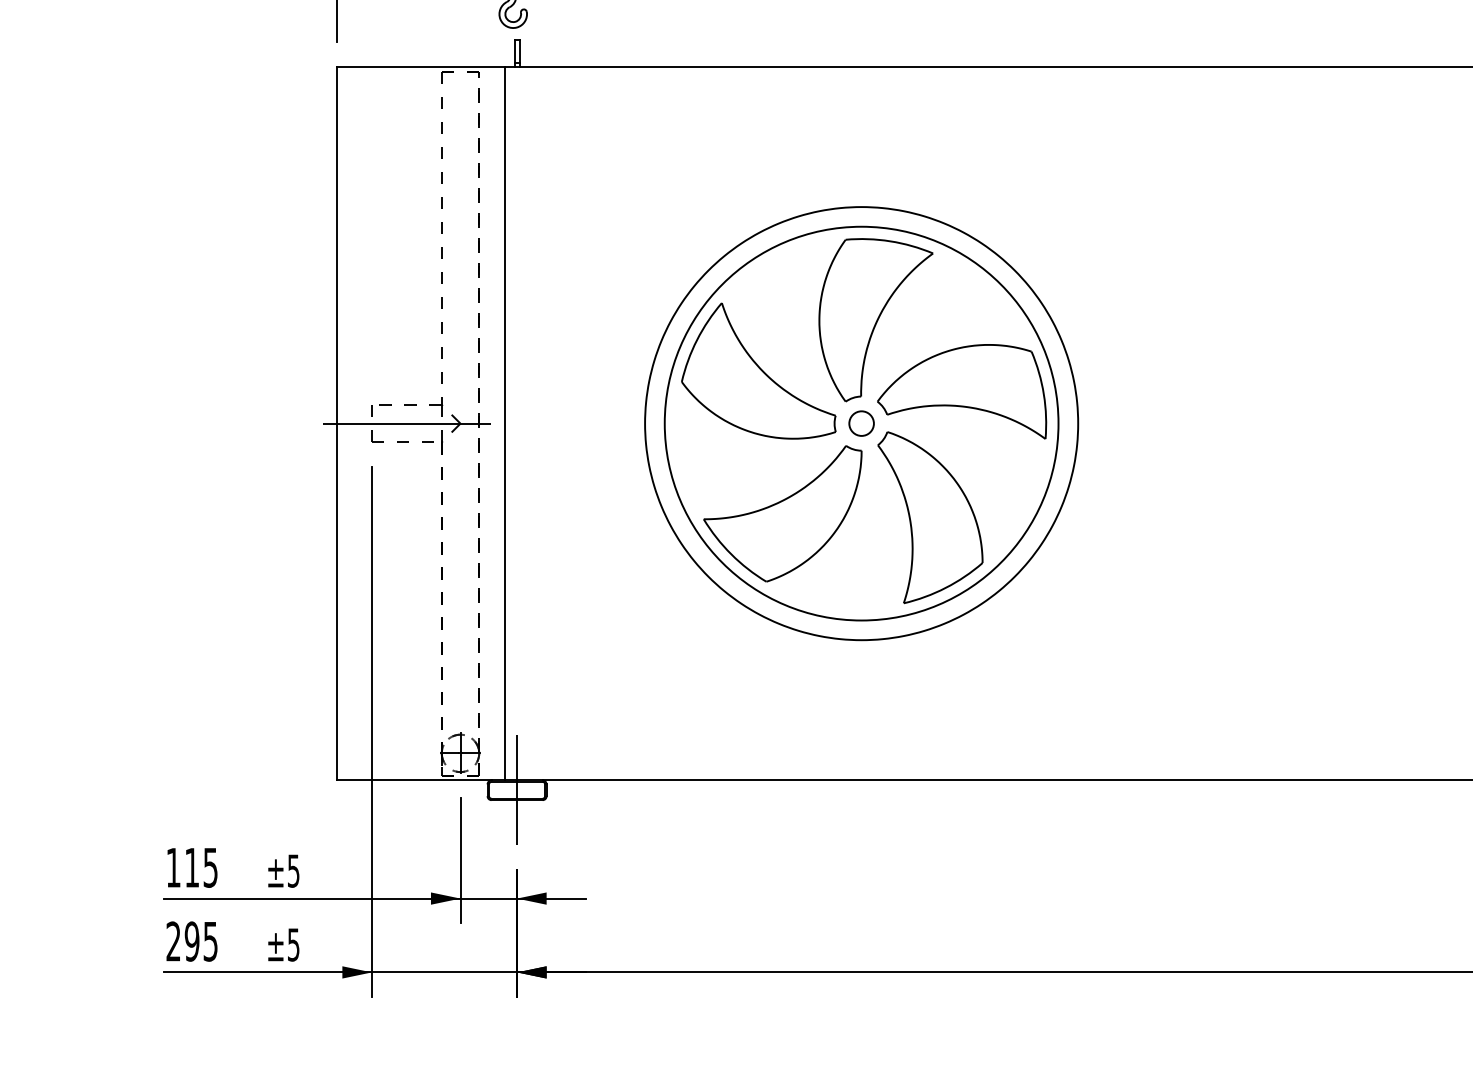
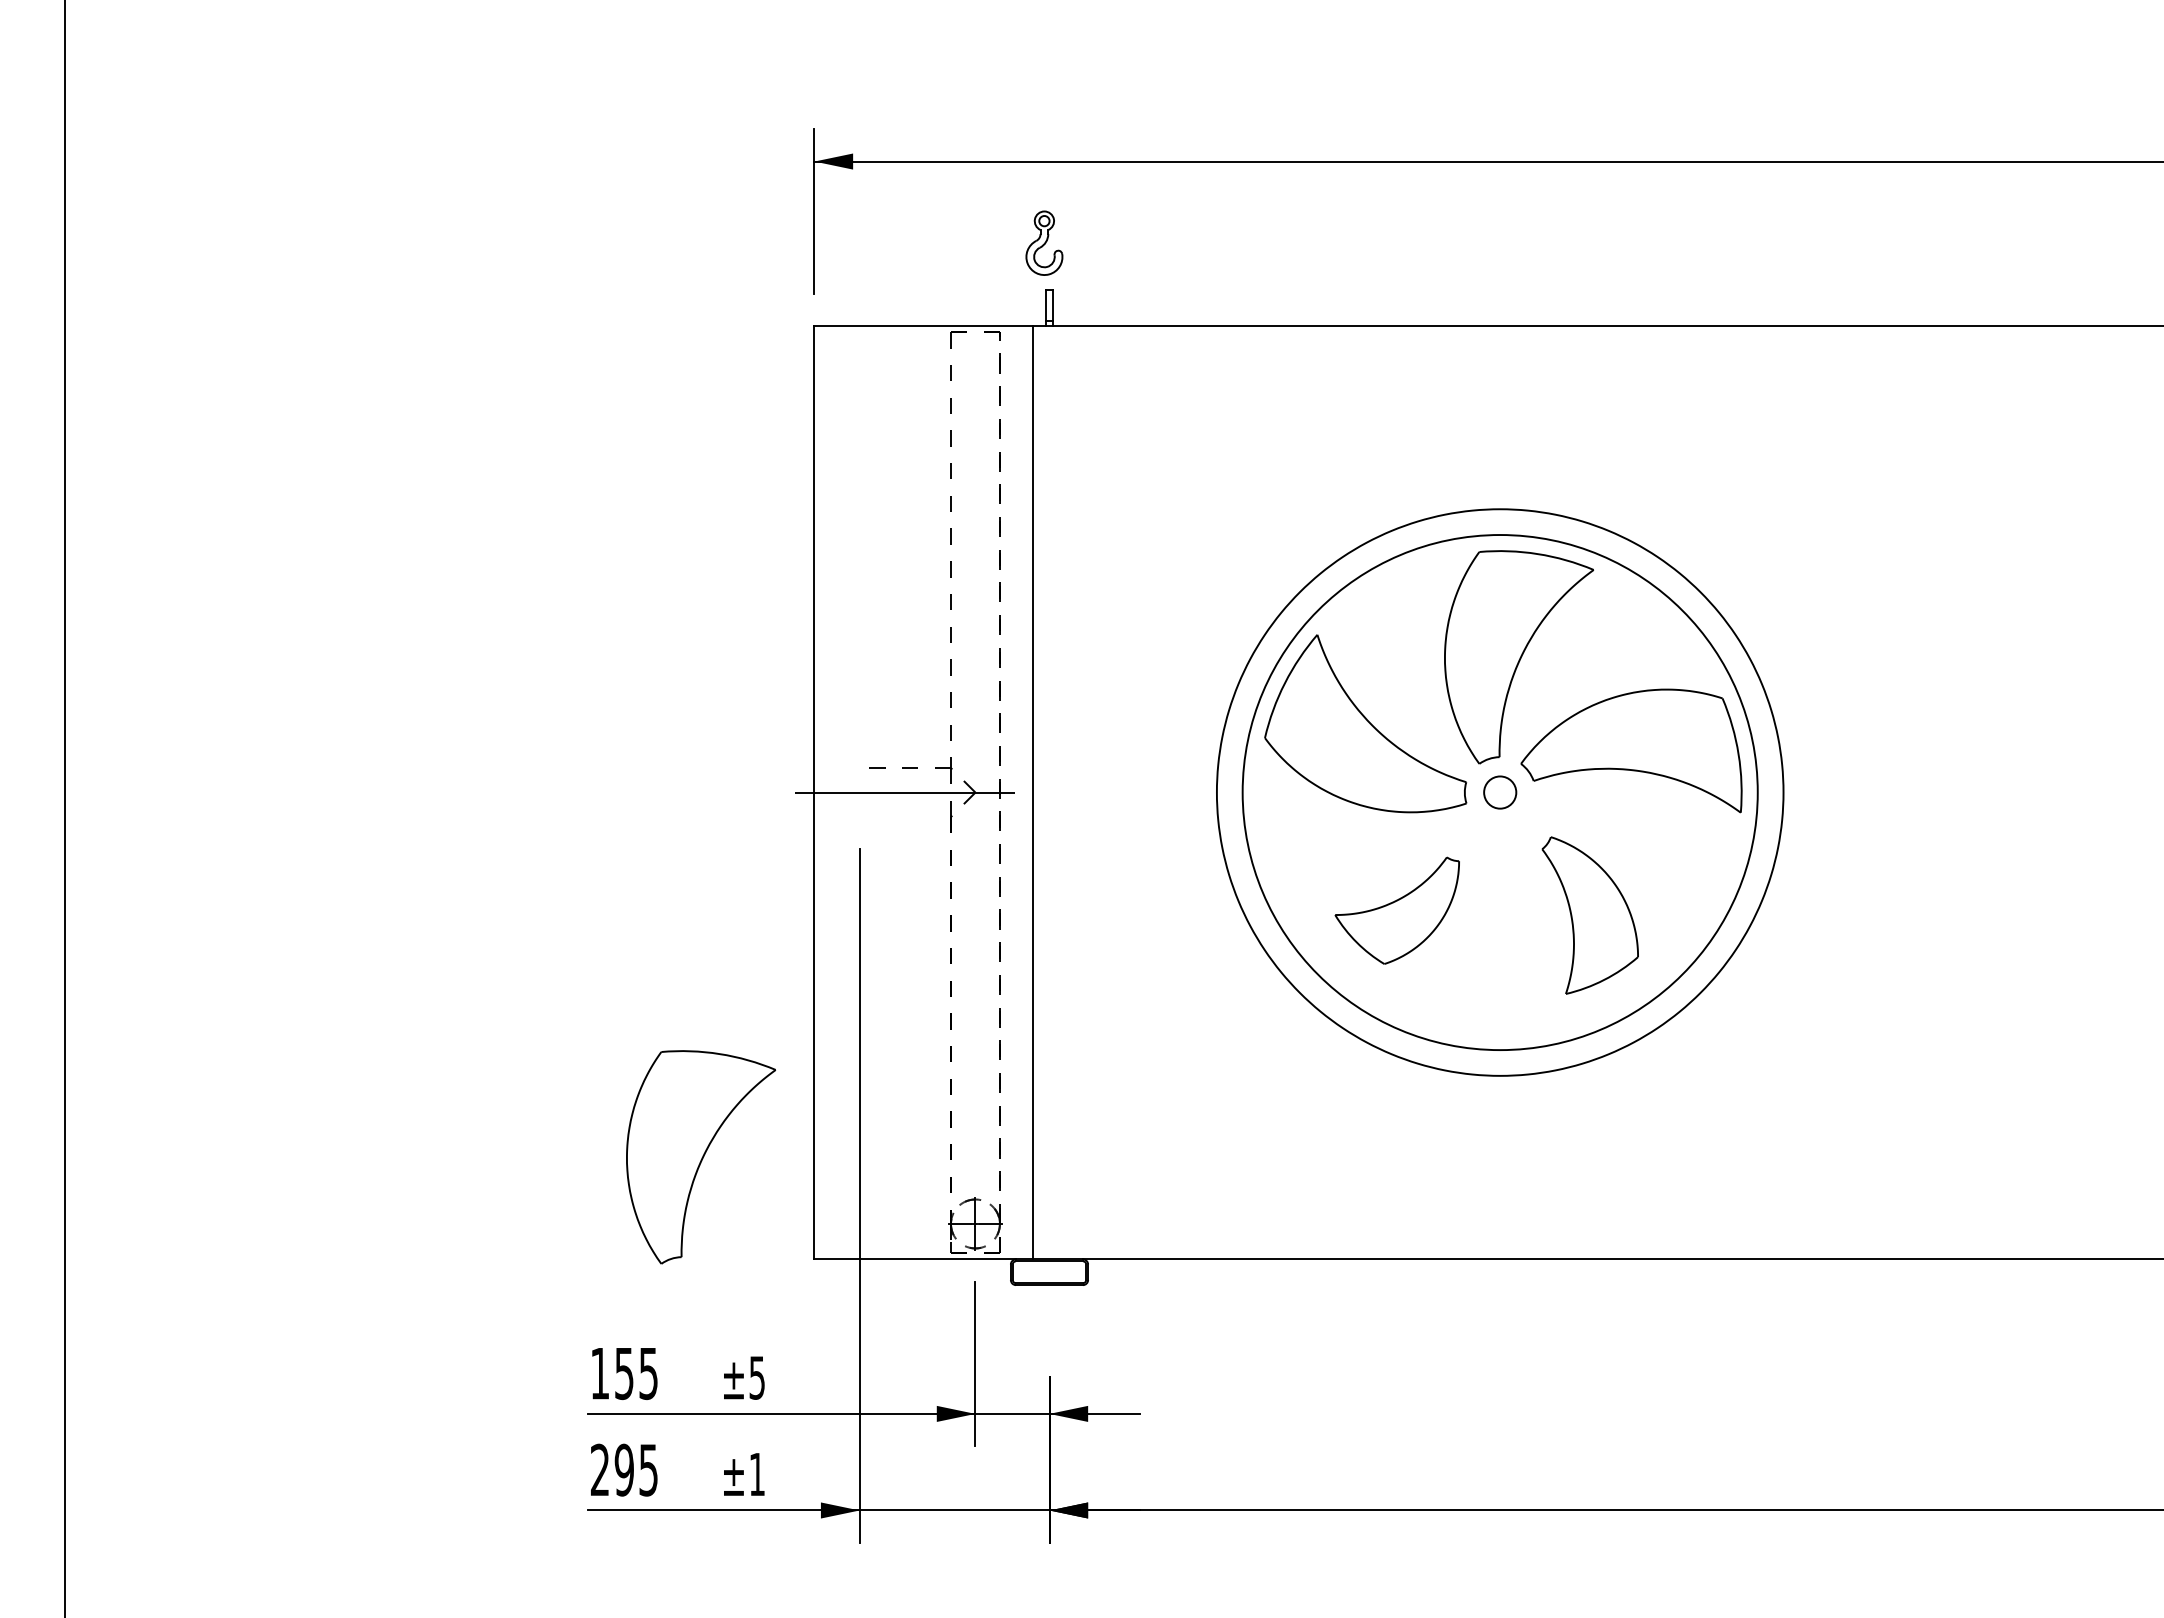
part: (402, 441) -> (899, 816), removed
part: (783, 513) -> (1397, 910), size x0.6
part: (930, 517) -> (1590, 915), size x0.7
part: (250, 702) -> (700, 1157), added
line: (517, 790) -> (1049, 1272), removed
text: (192, 868) -> (624, 1374), 115 -> 155
text: (293, 944) -> (756, 1474), ±5 -> ±1

